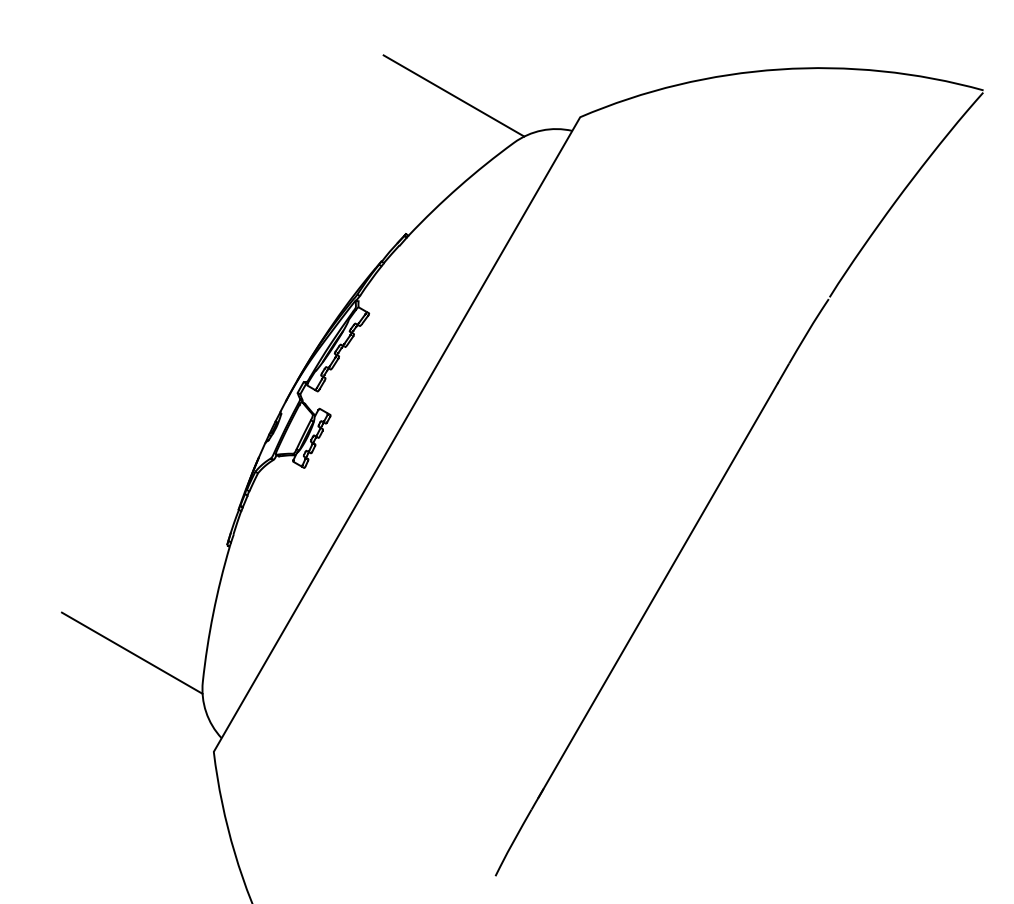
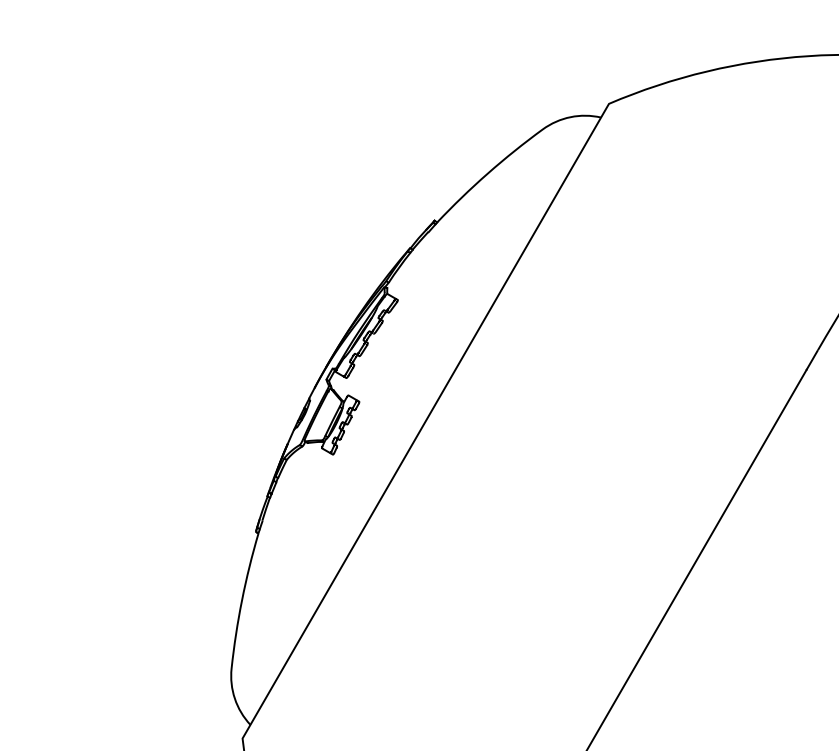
line: (453, 95) -> (482, 82), removed
line: (131, 652) -> (160, 639), removed

